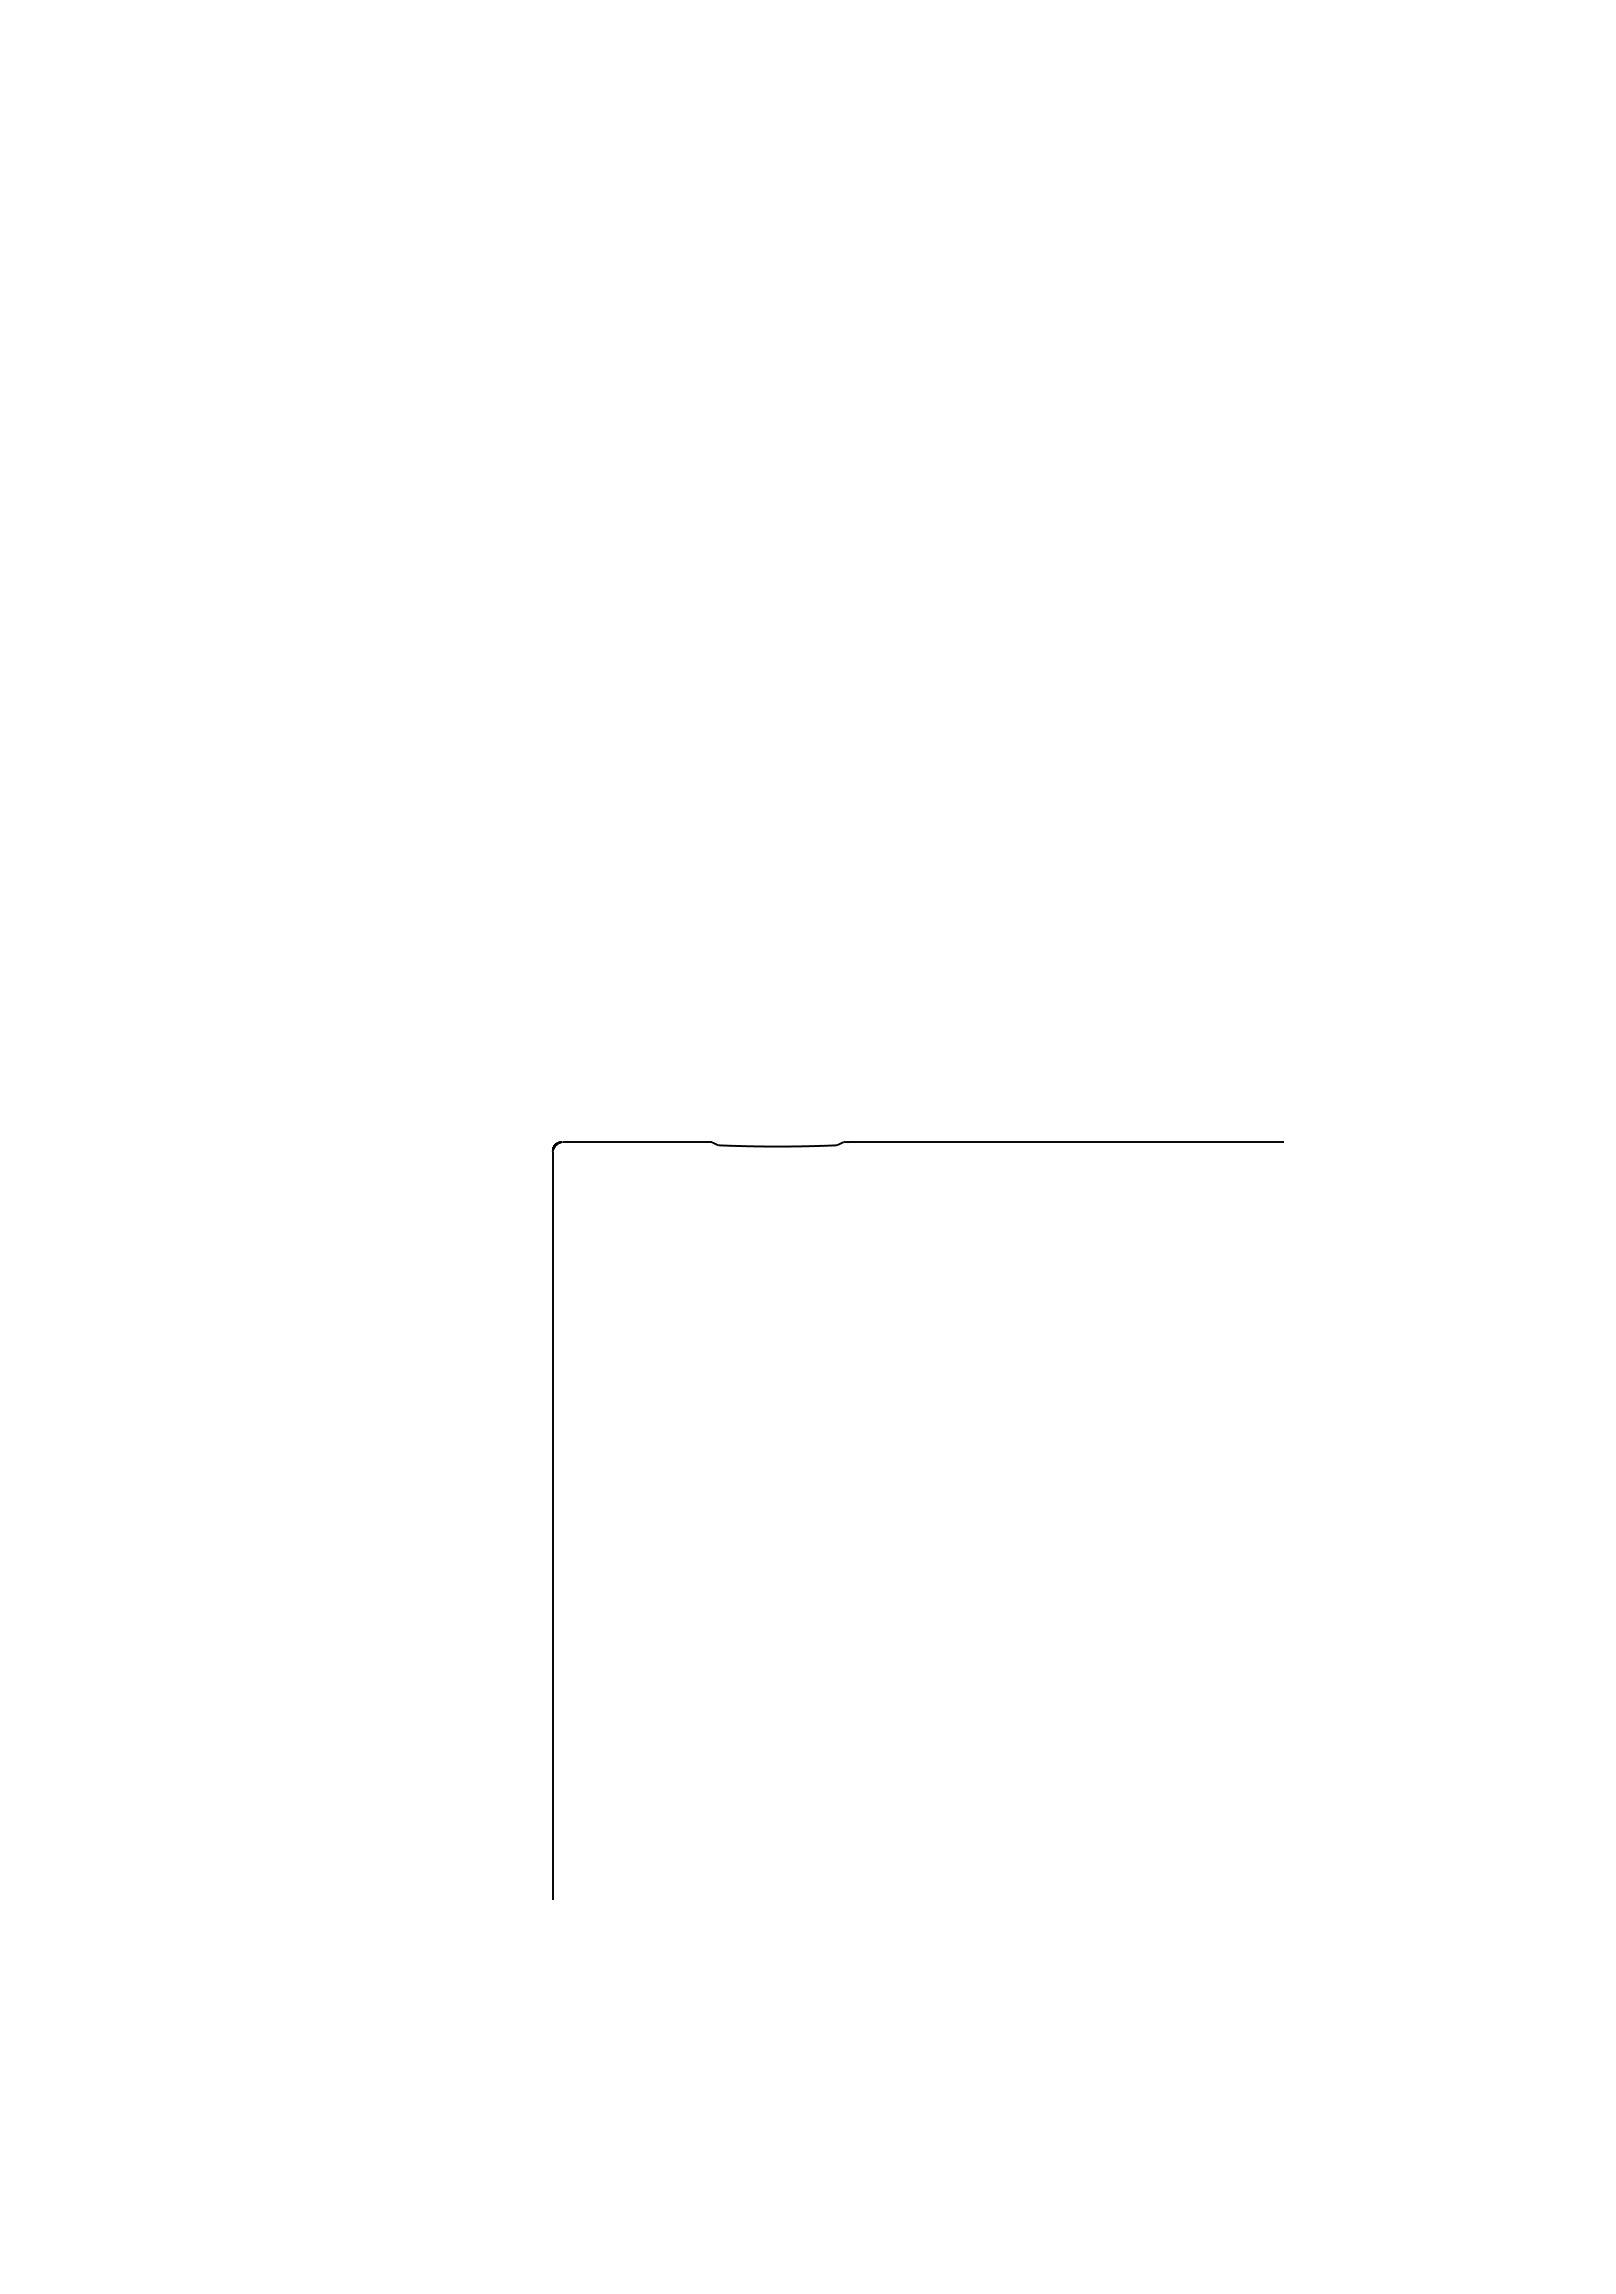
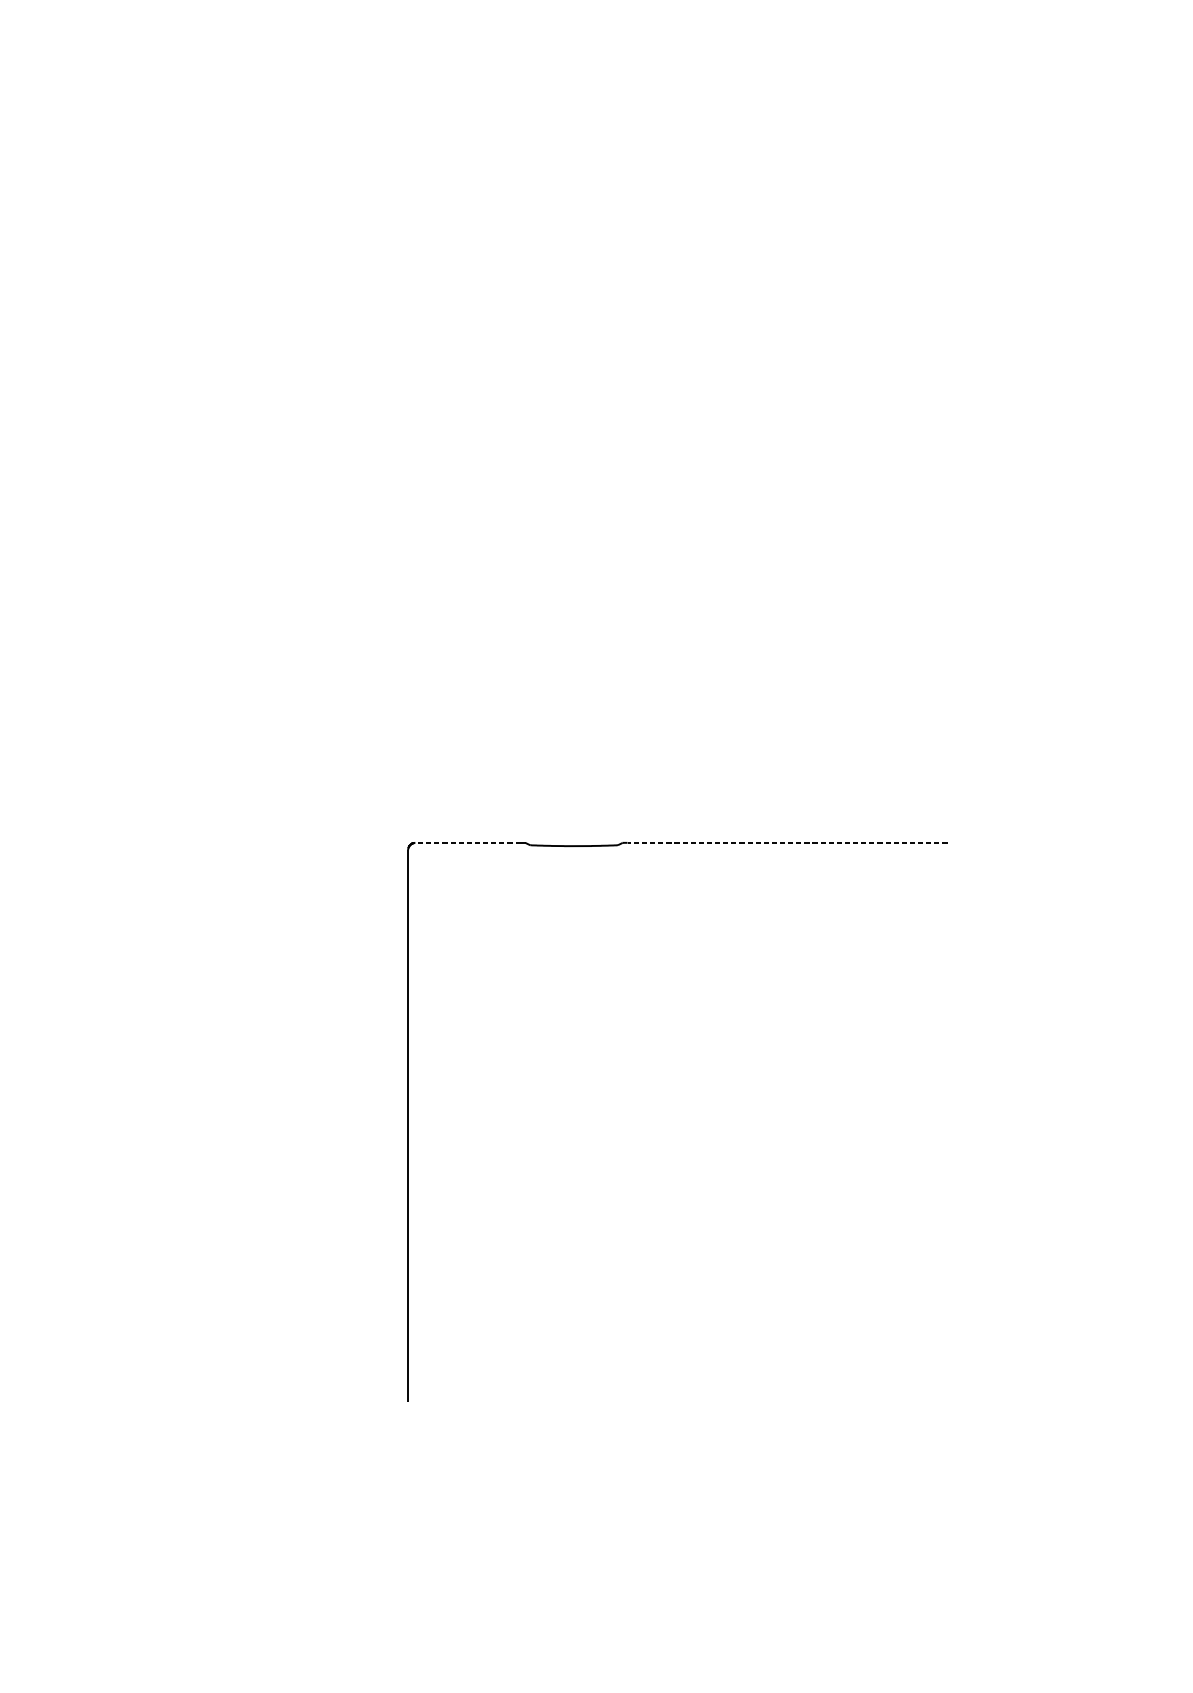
line: (633, 1142) -> (467, 843), solid -> dashed
line: (1066, 1142) -> (787, 843), solid -> dashed

